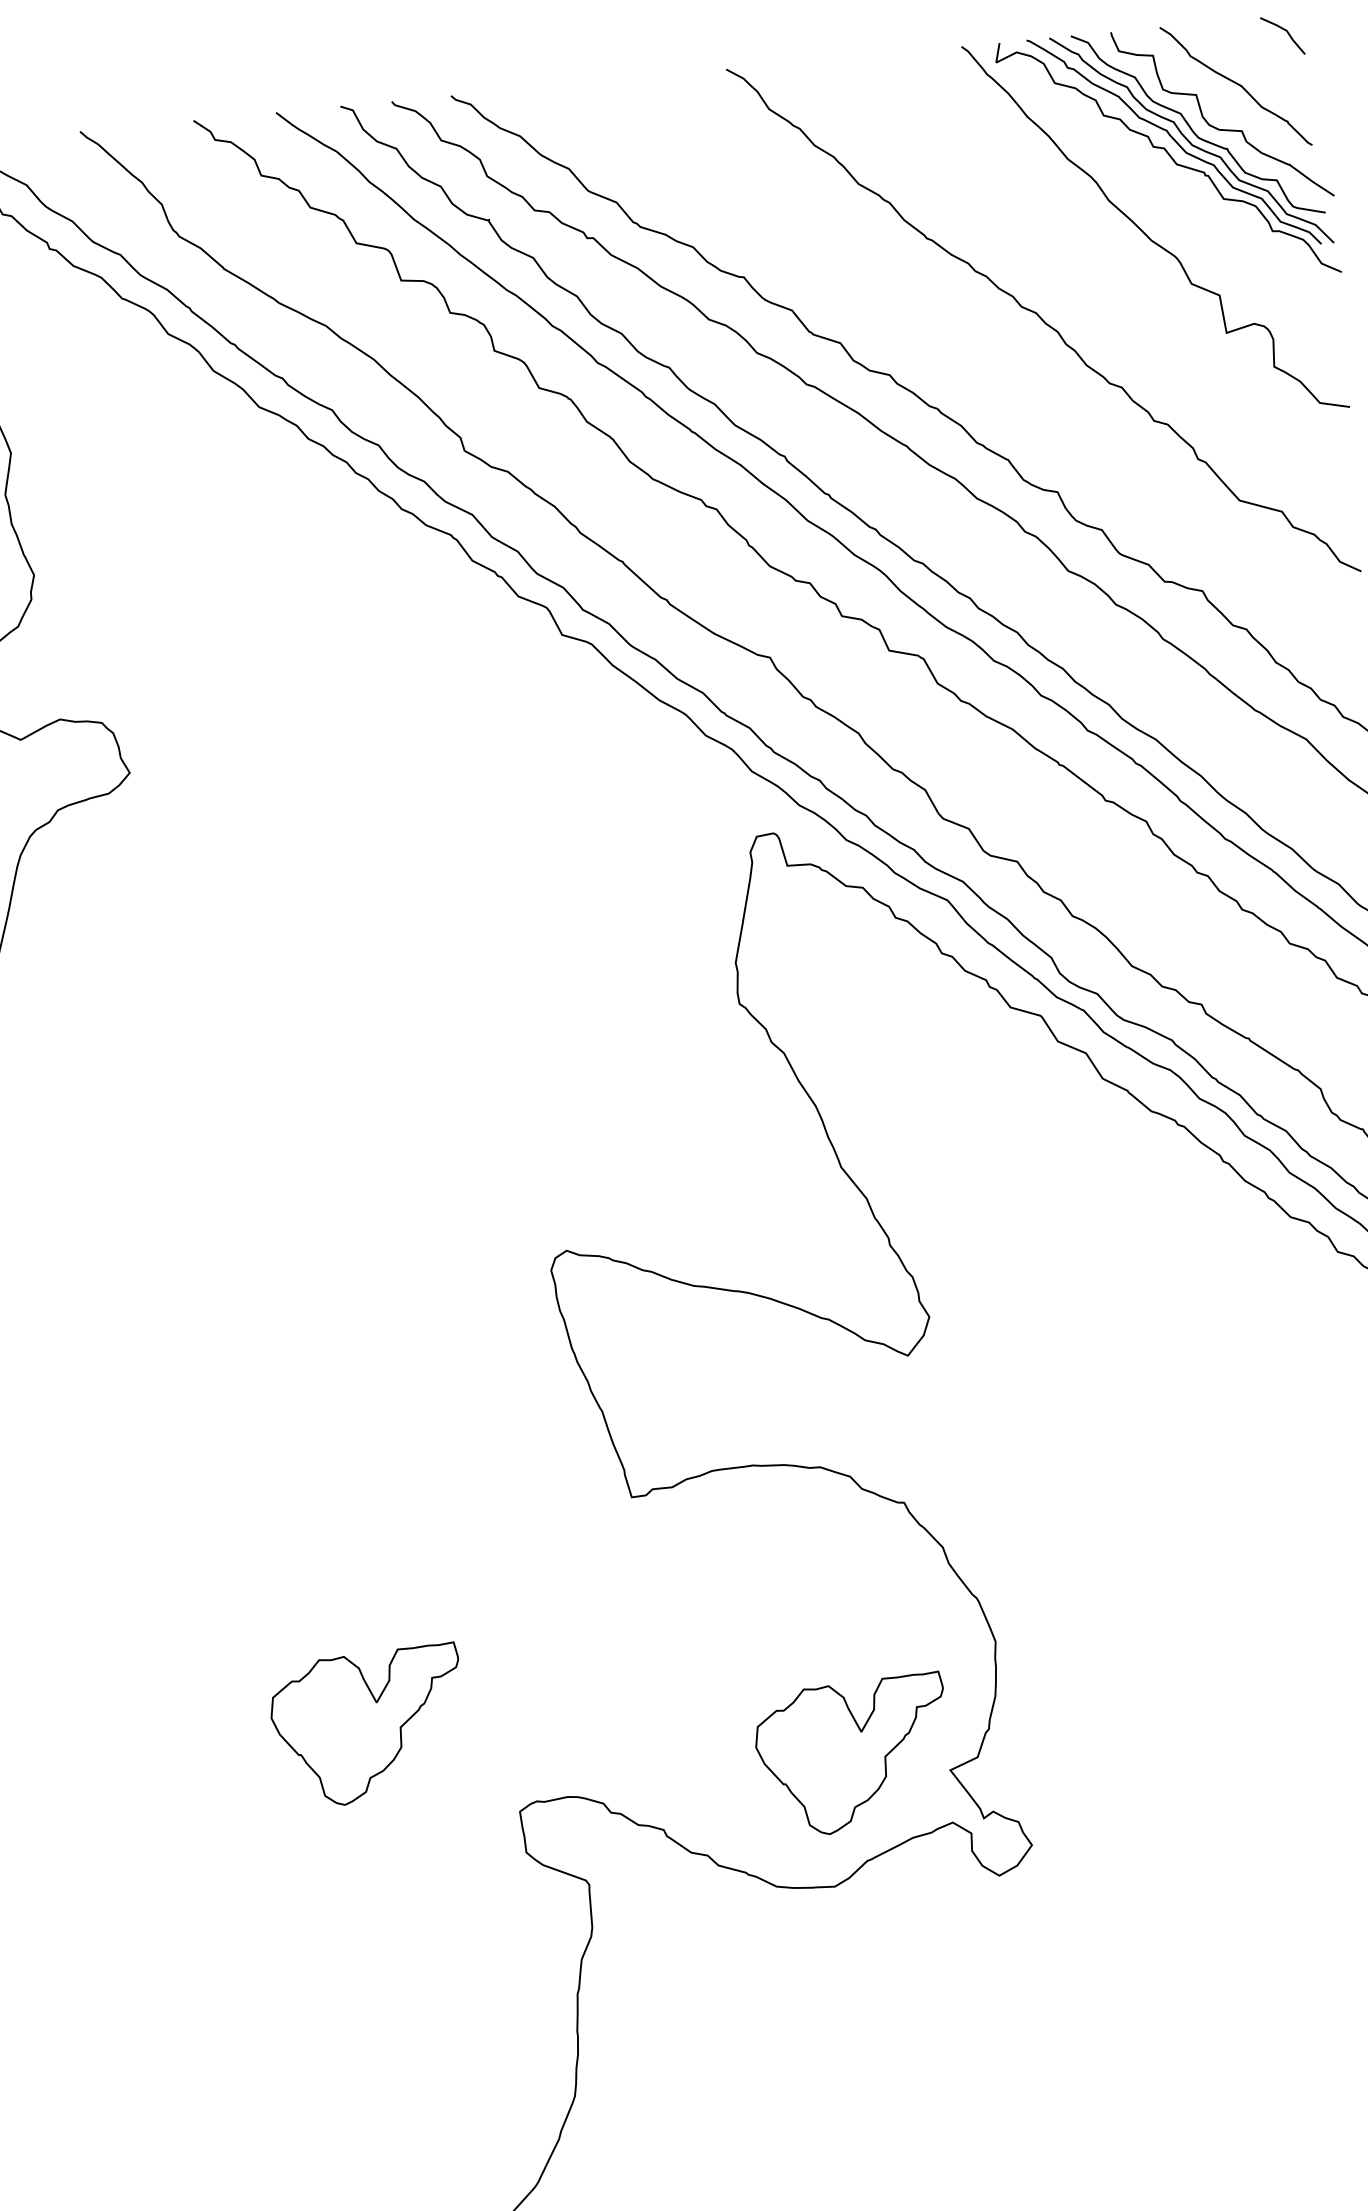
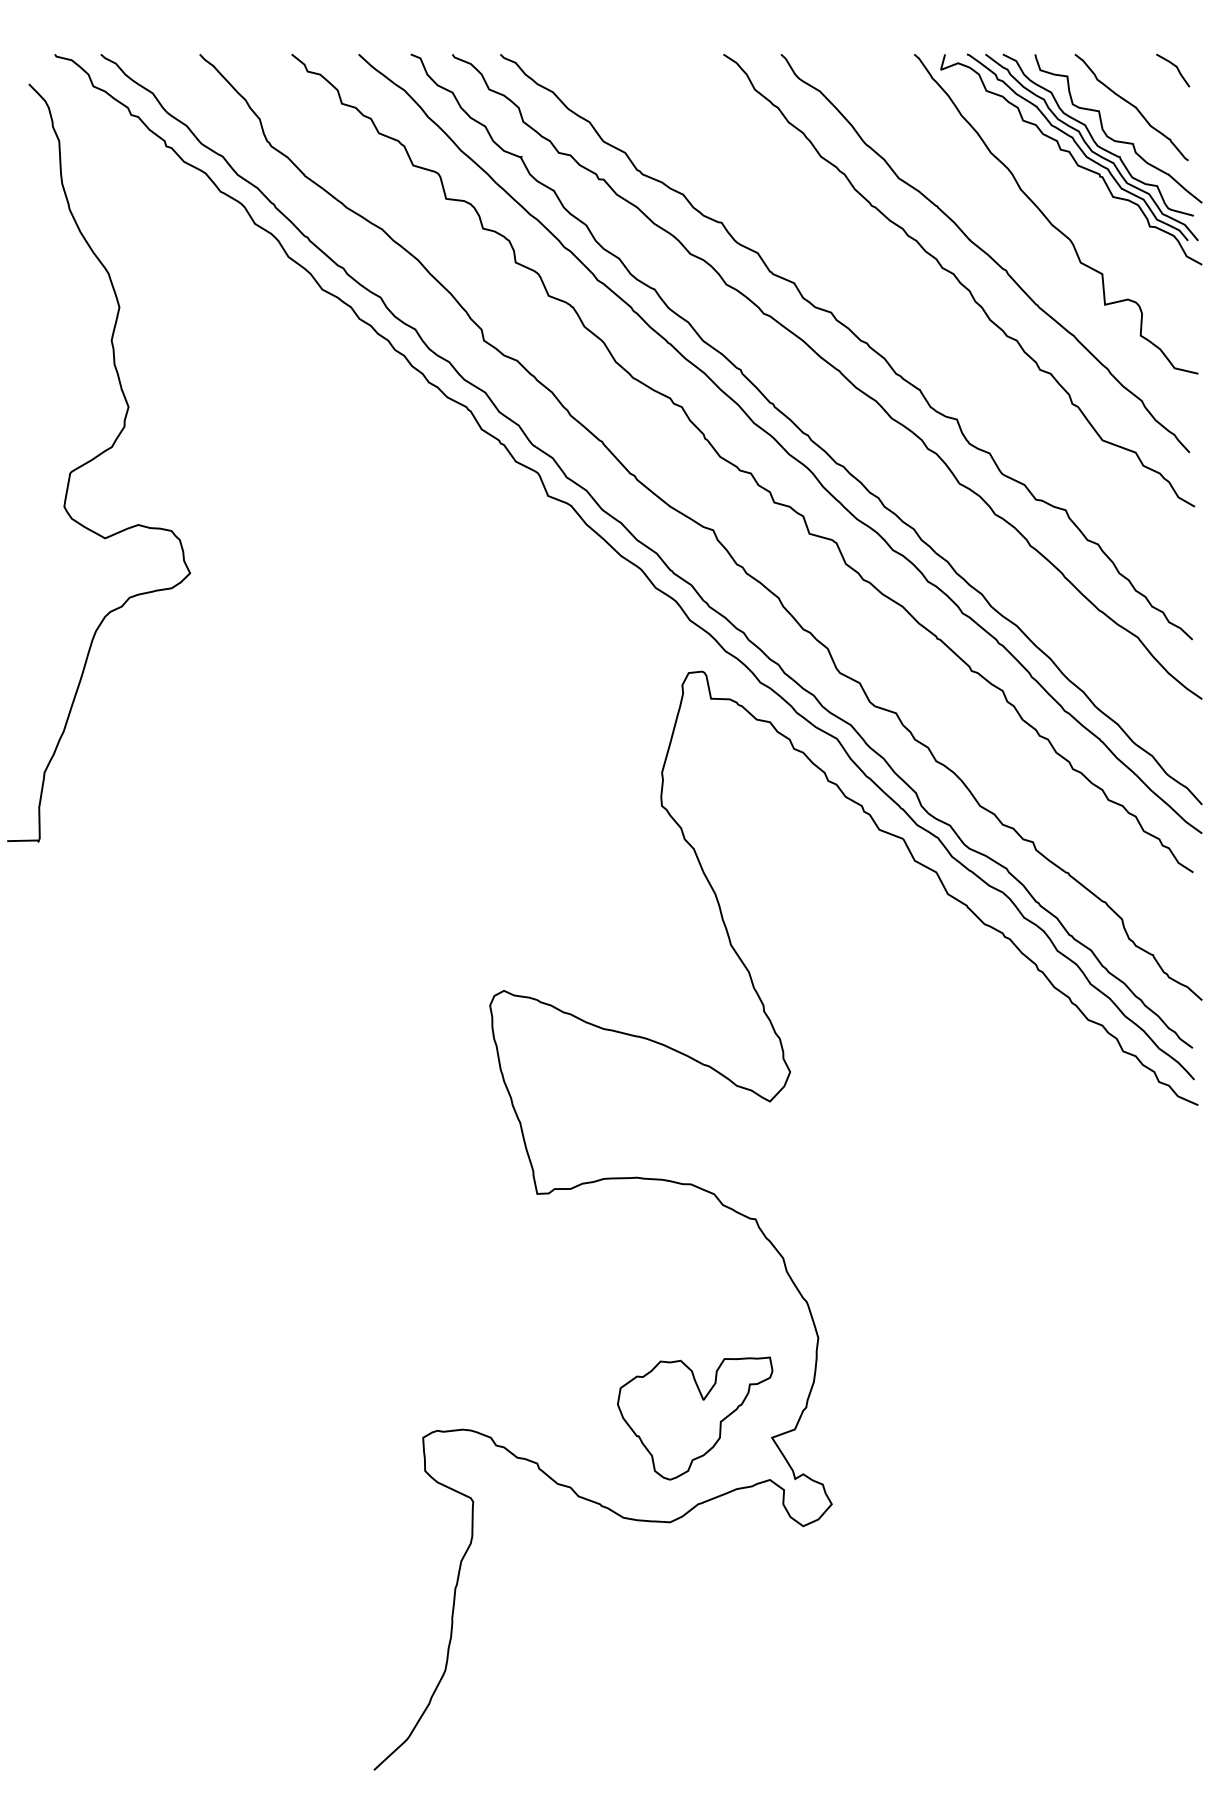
curve: (1073, 283) -> (985, 253), added
part: (368, 1726) -> (308, 1357), removed

